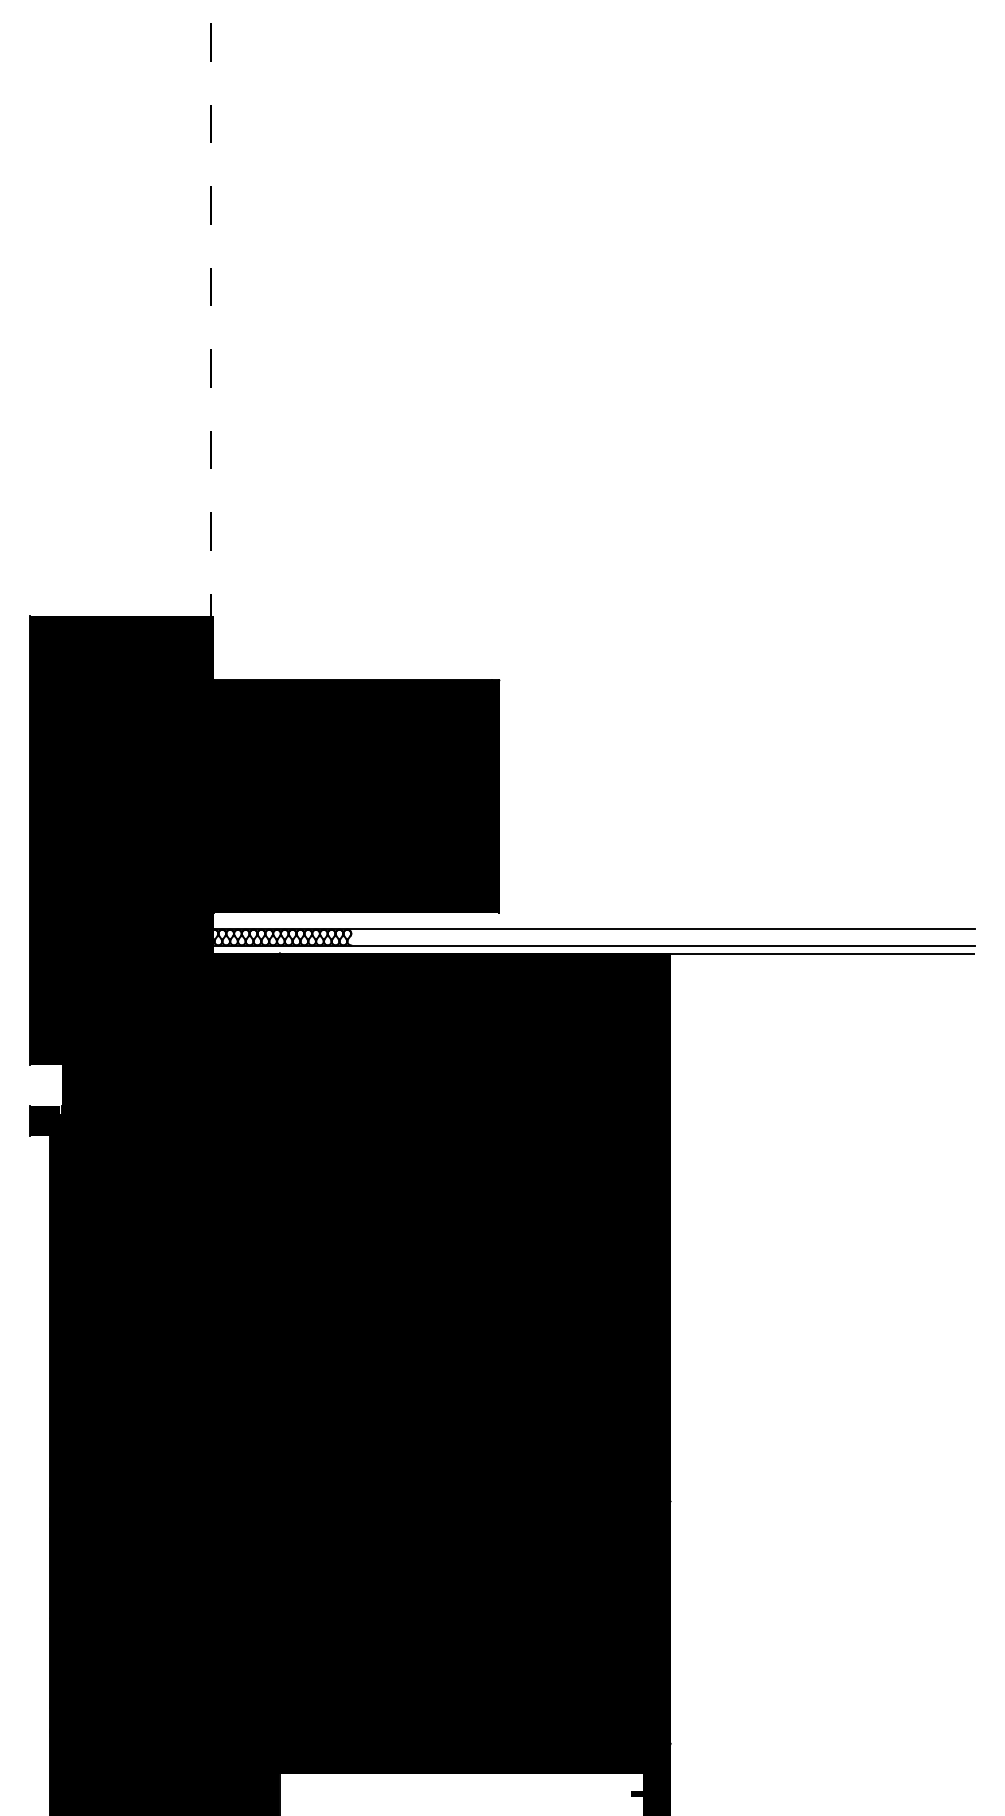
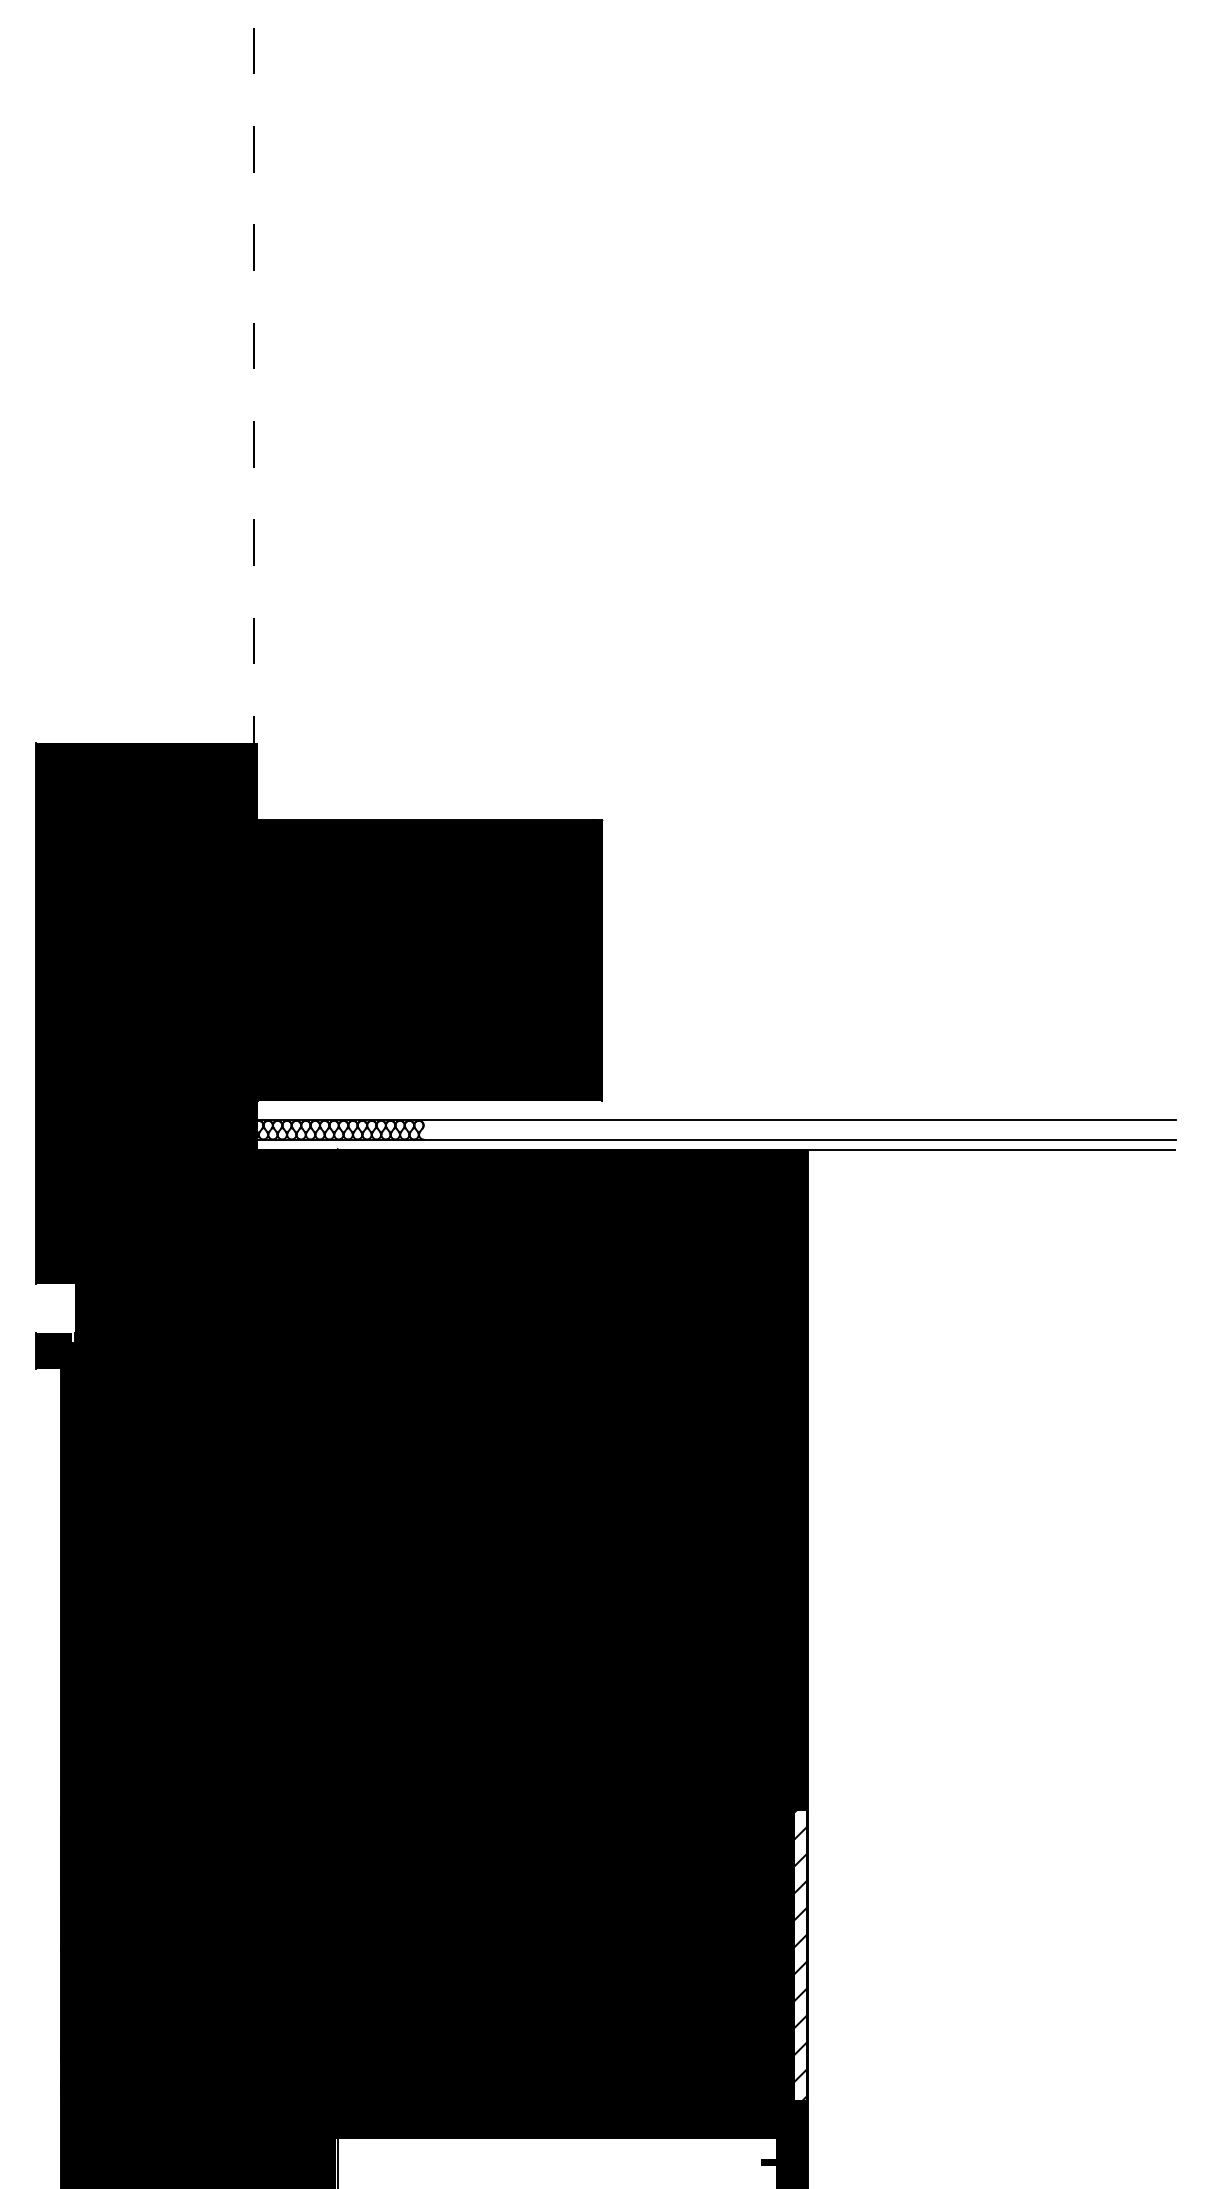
fill: (663, 1621) -> (800, 1954), removed

